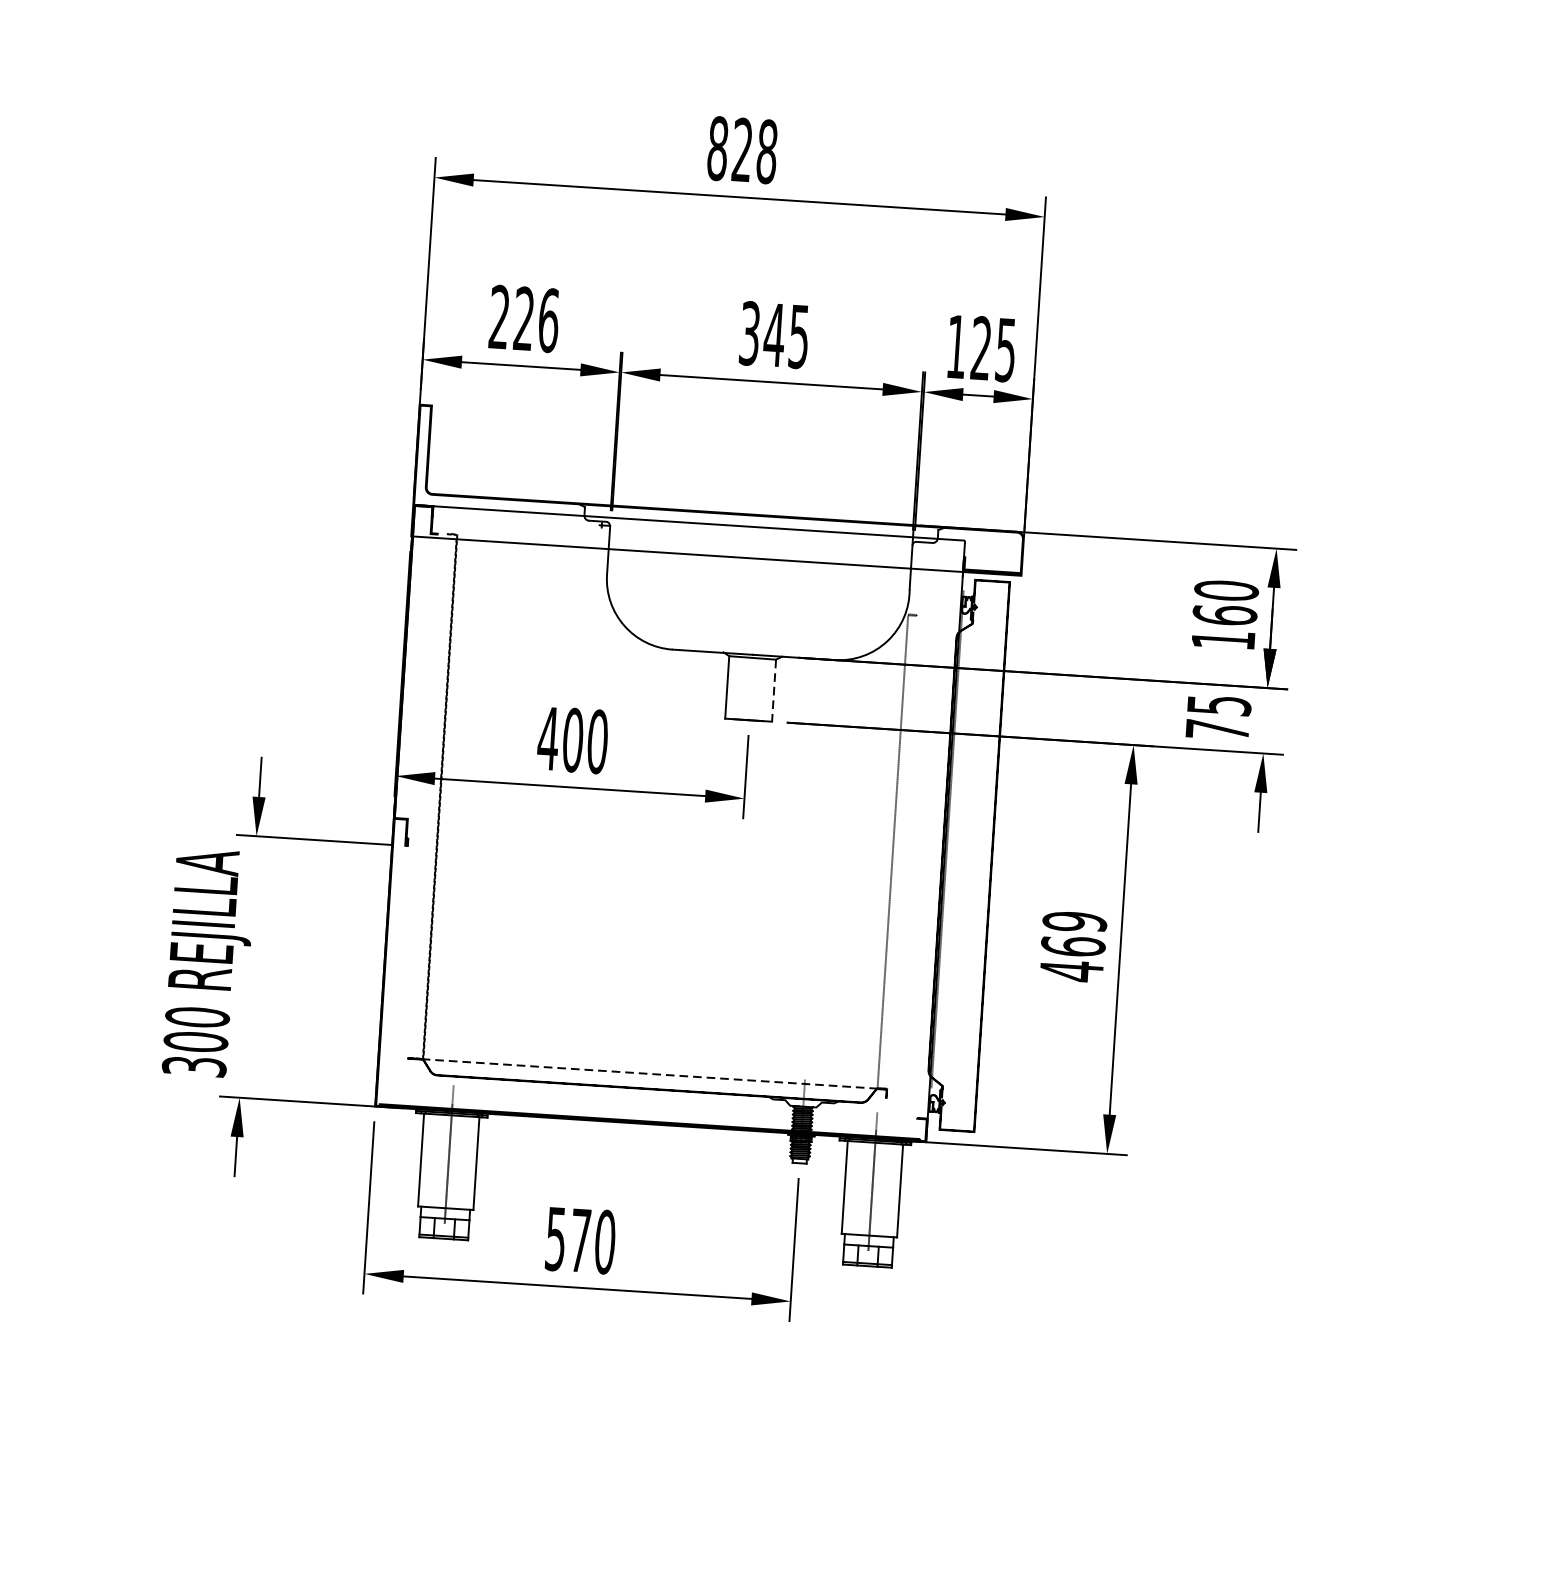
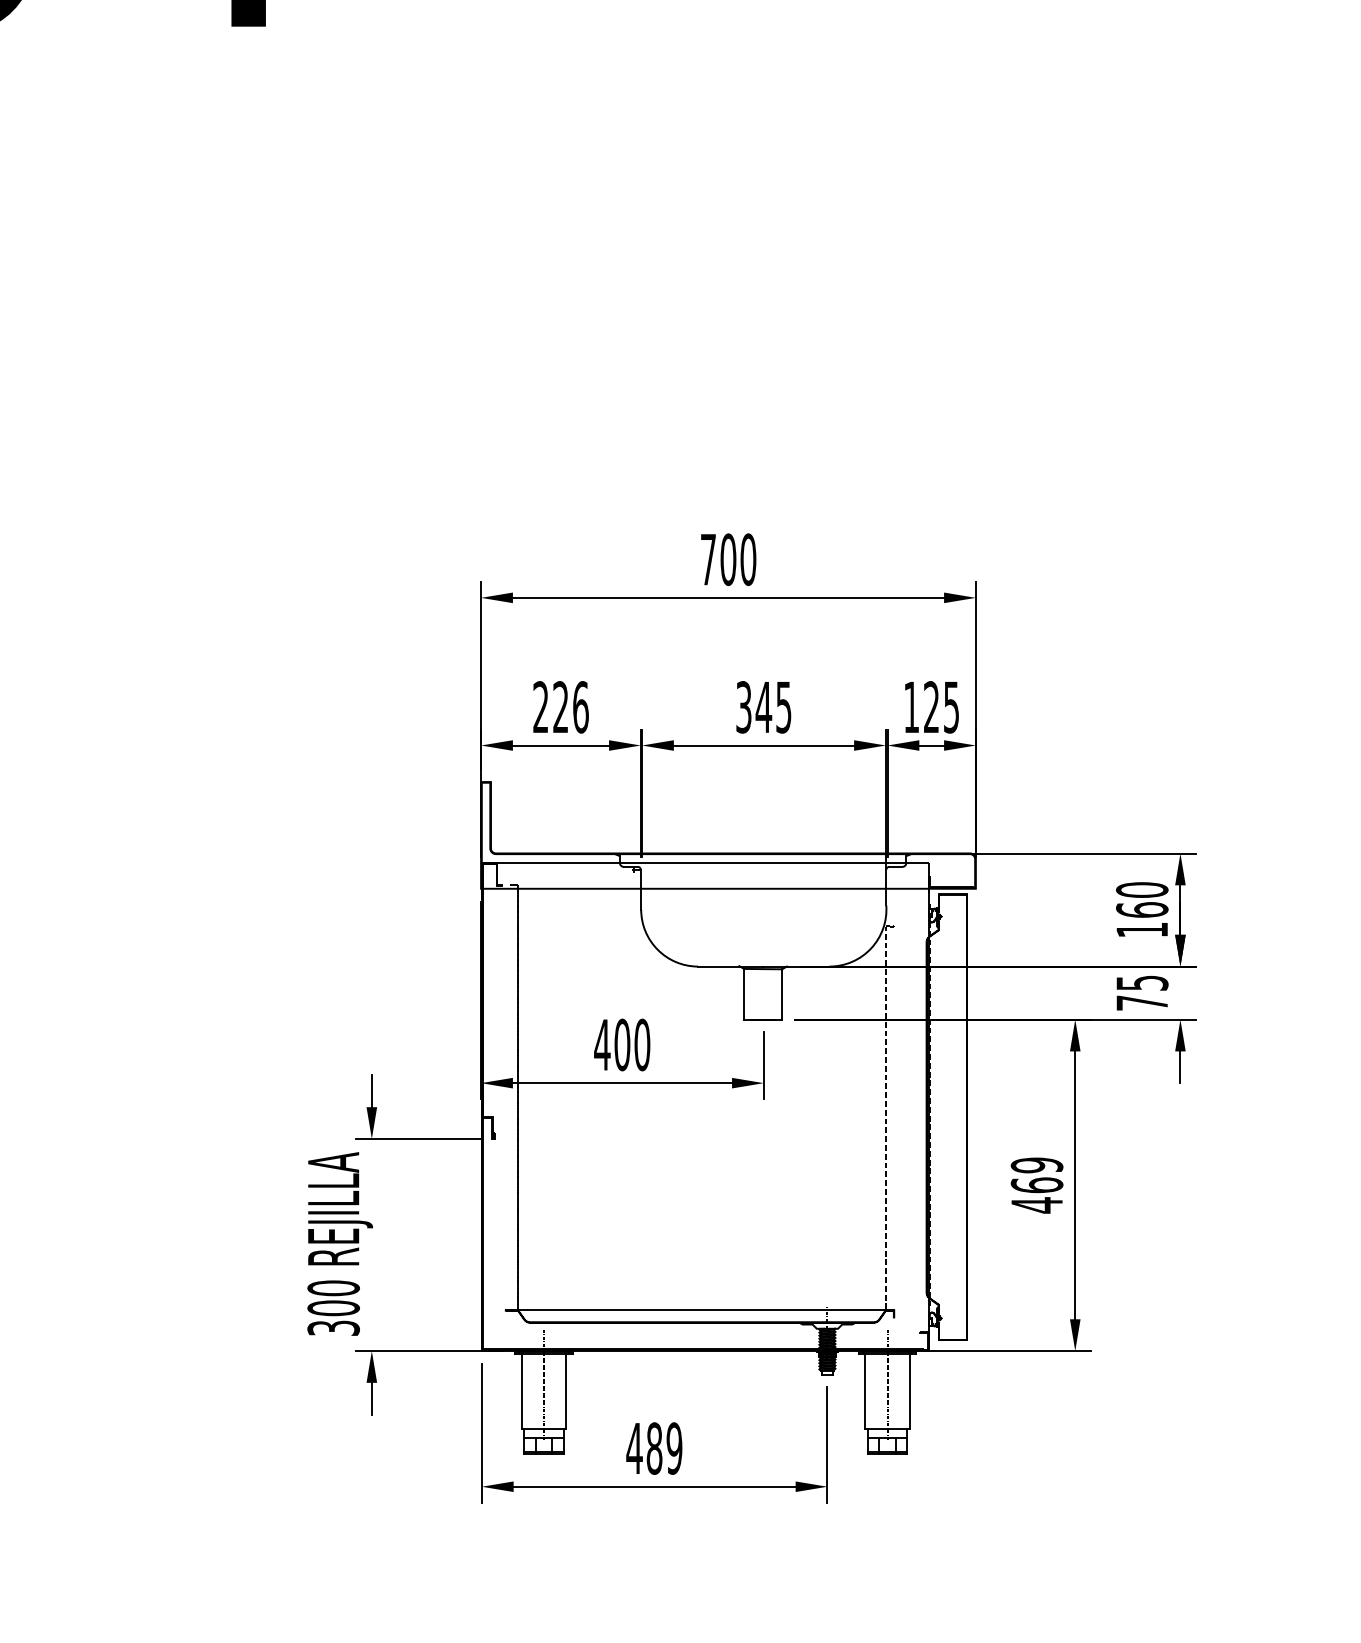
text: (742, 149) -> (728, 559), 828 -> 700
line: (774, 690) -> (782, 994), dashed -> solid
line: (646, 1073) -> (699, 1310), dashed -> solid
text: (580, 1240) -> (654, 1448), 570 -> 489

